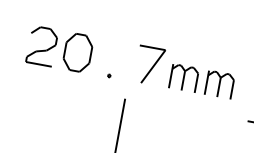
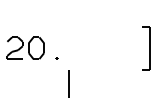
part: (185, 71) -> (100, 47), removed

